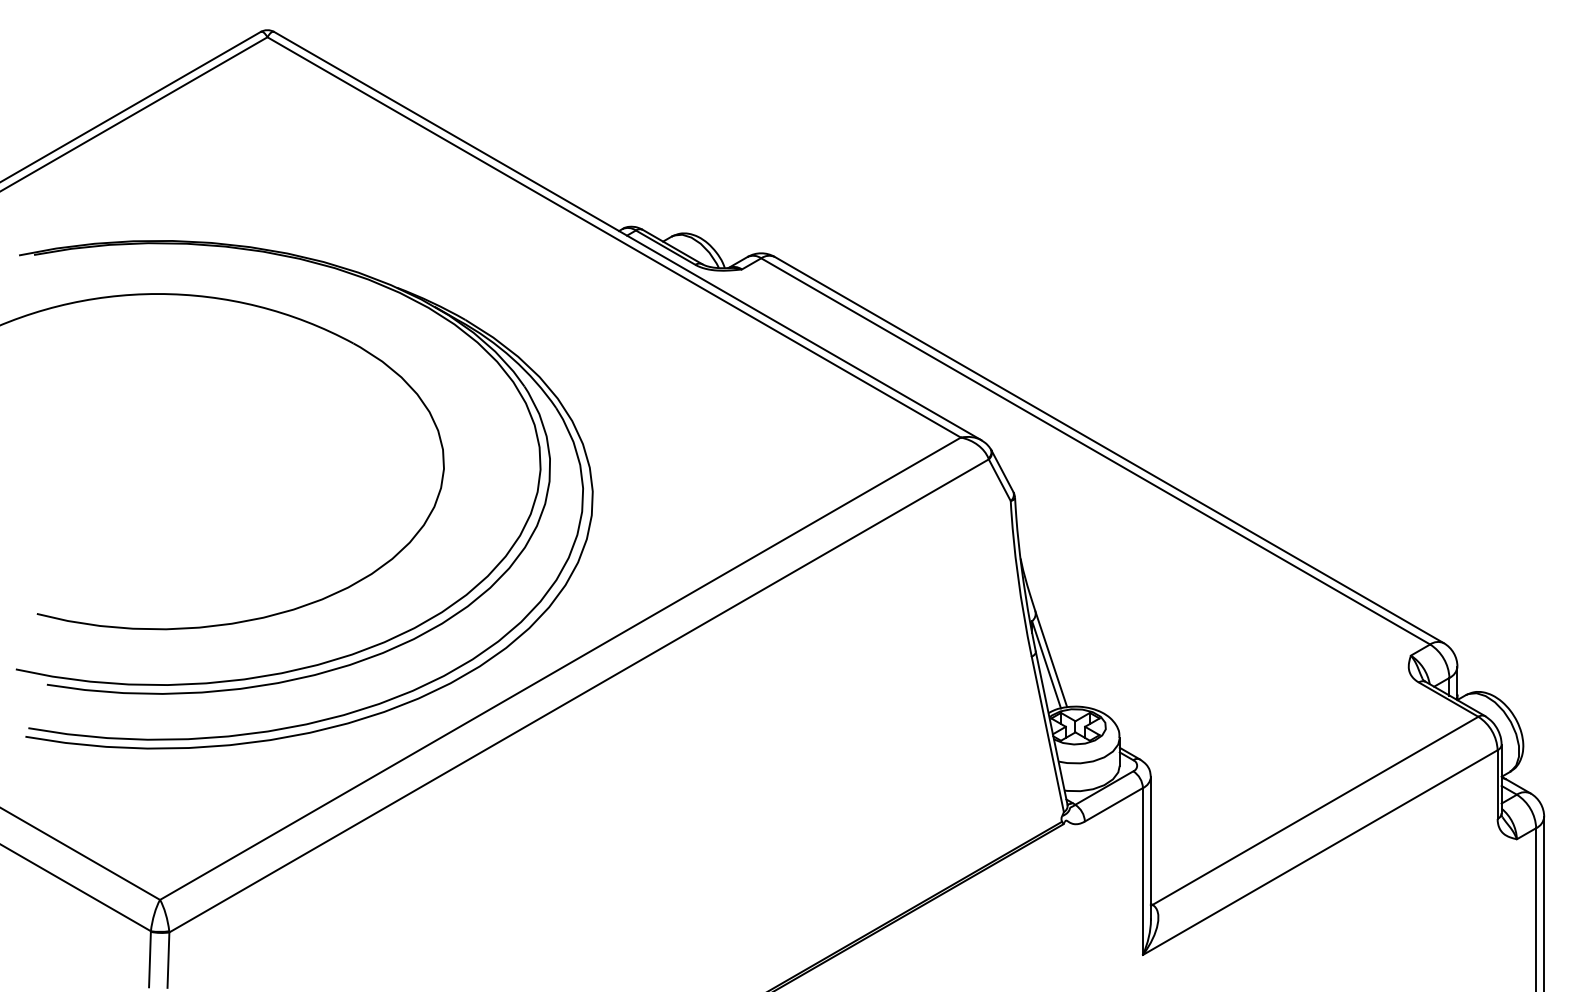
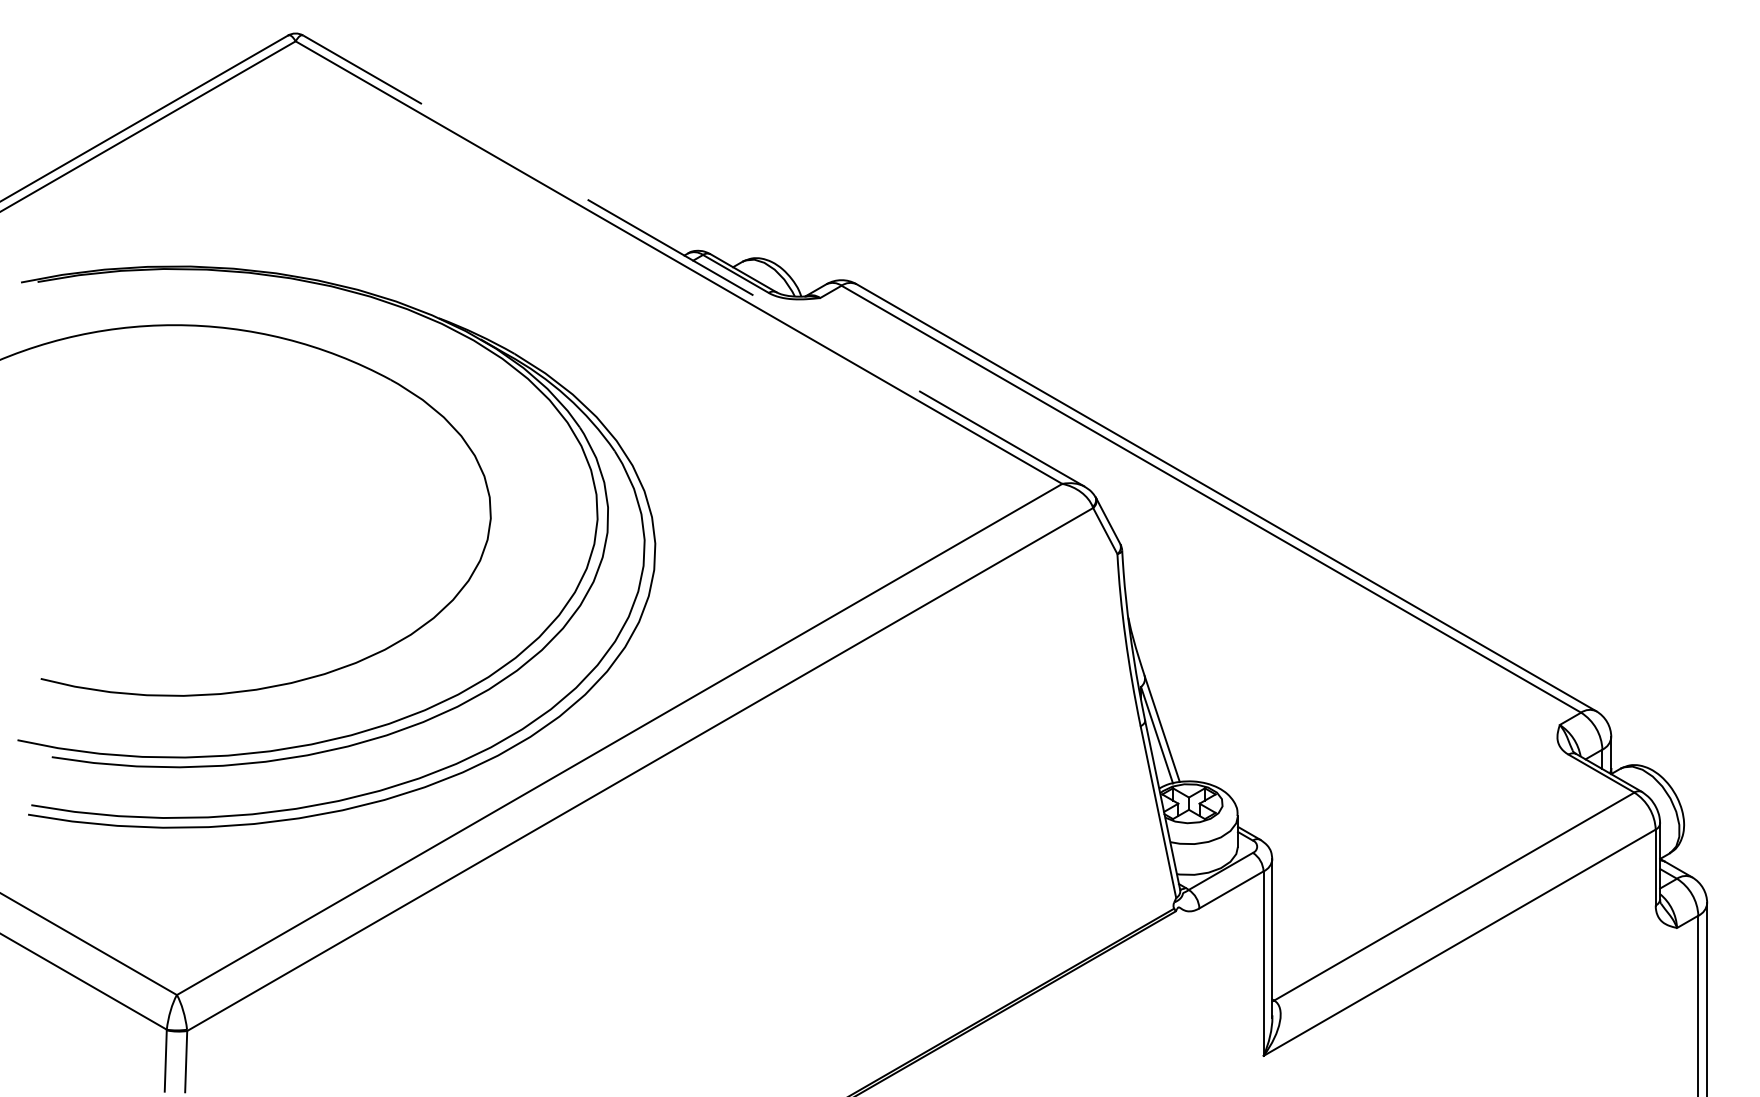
line: (627, 235) -> (693, 260), solid -> dashed

